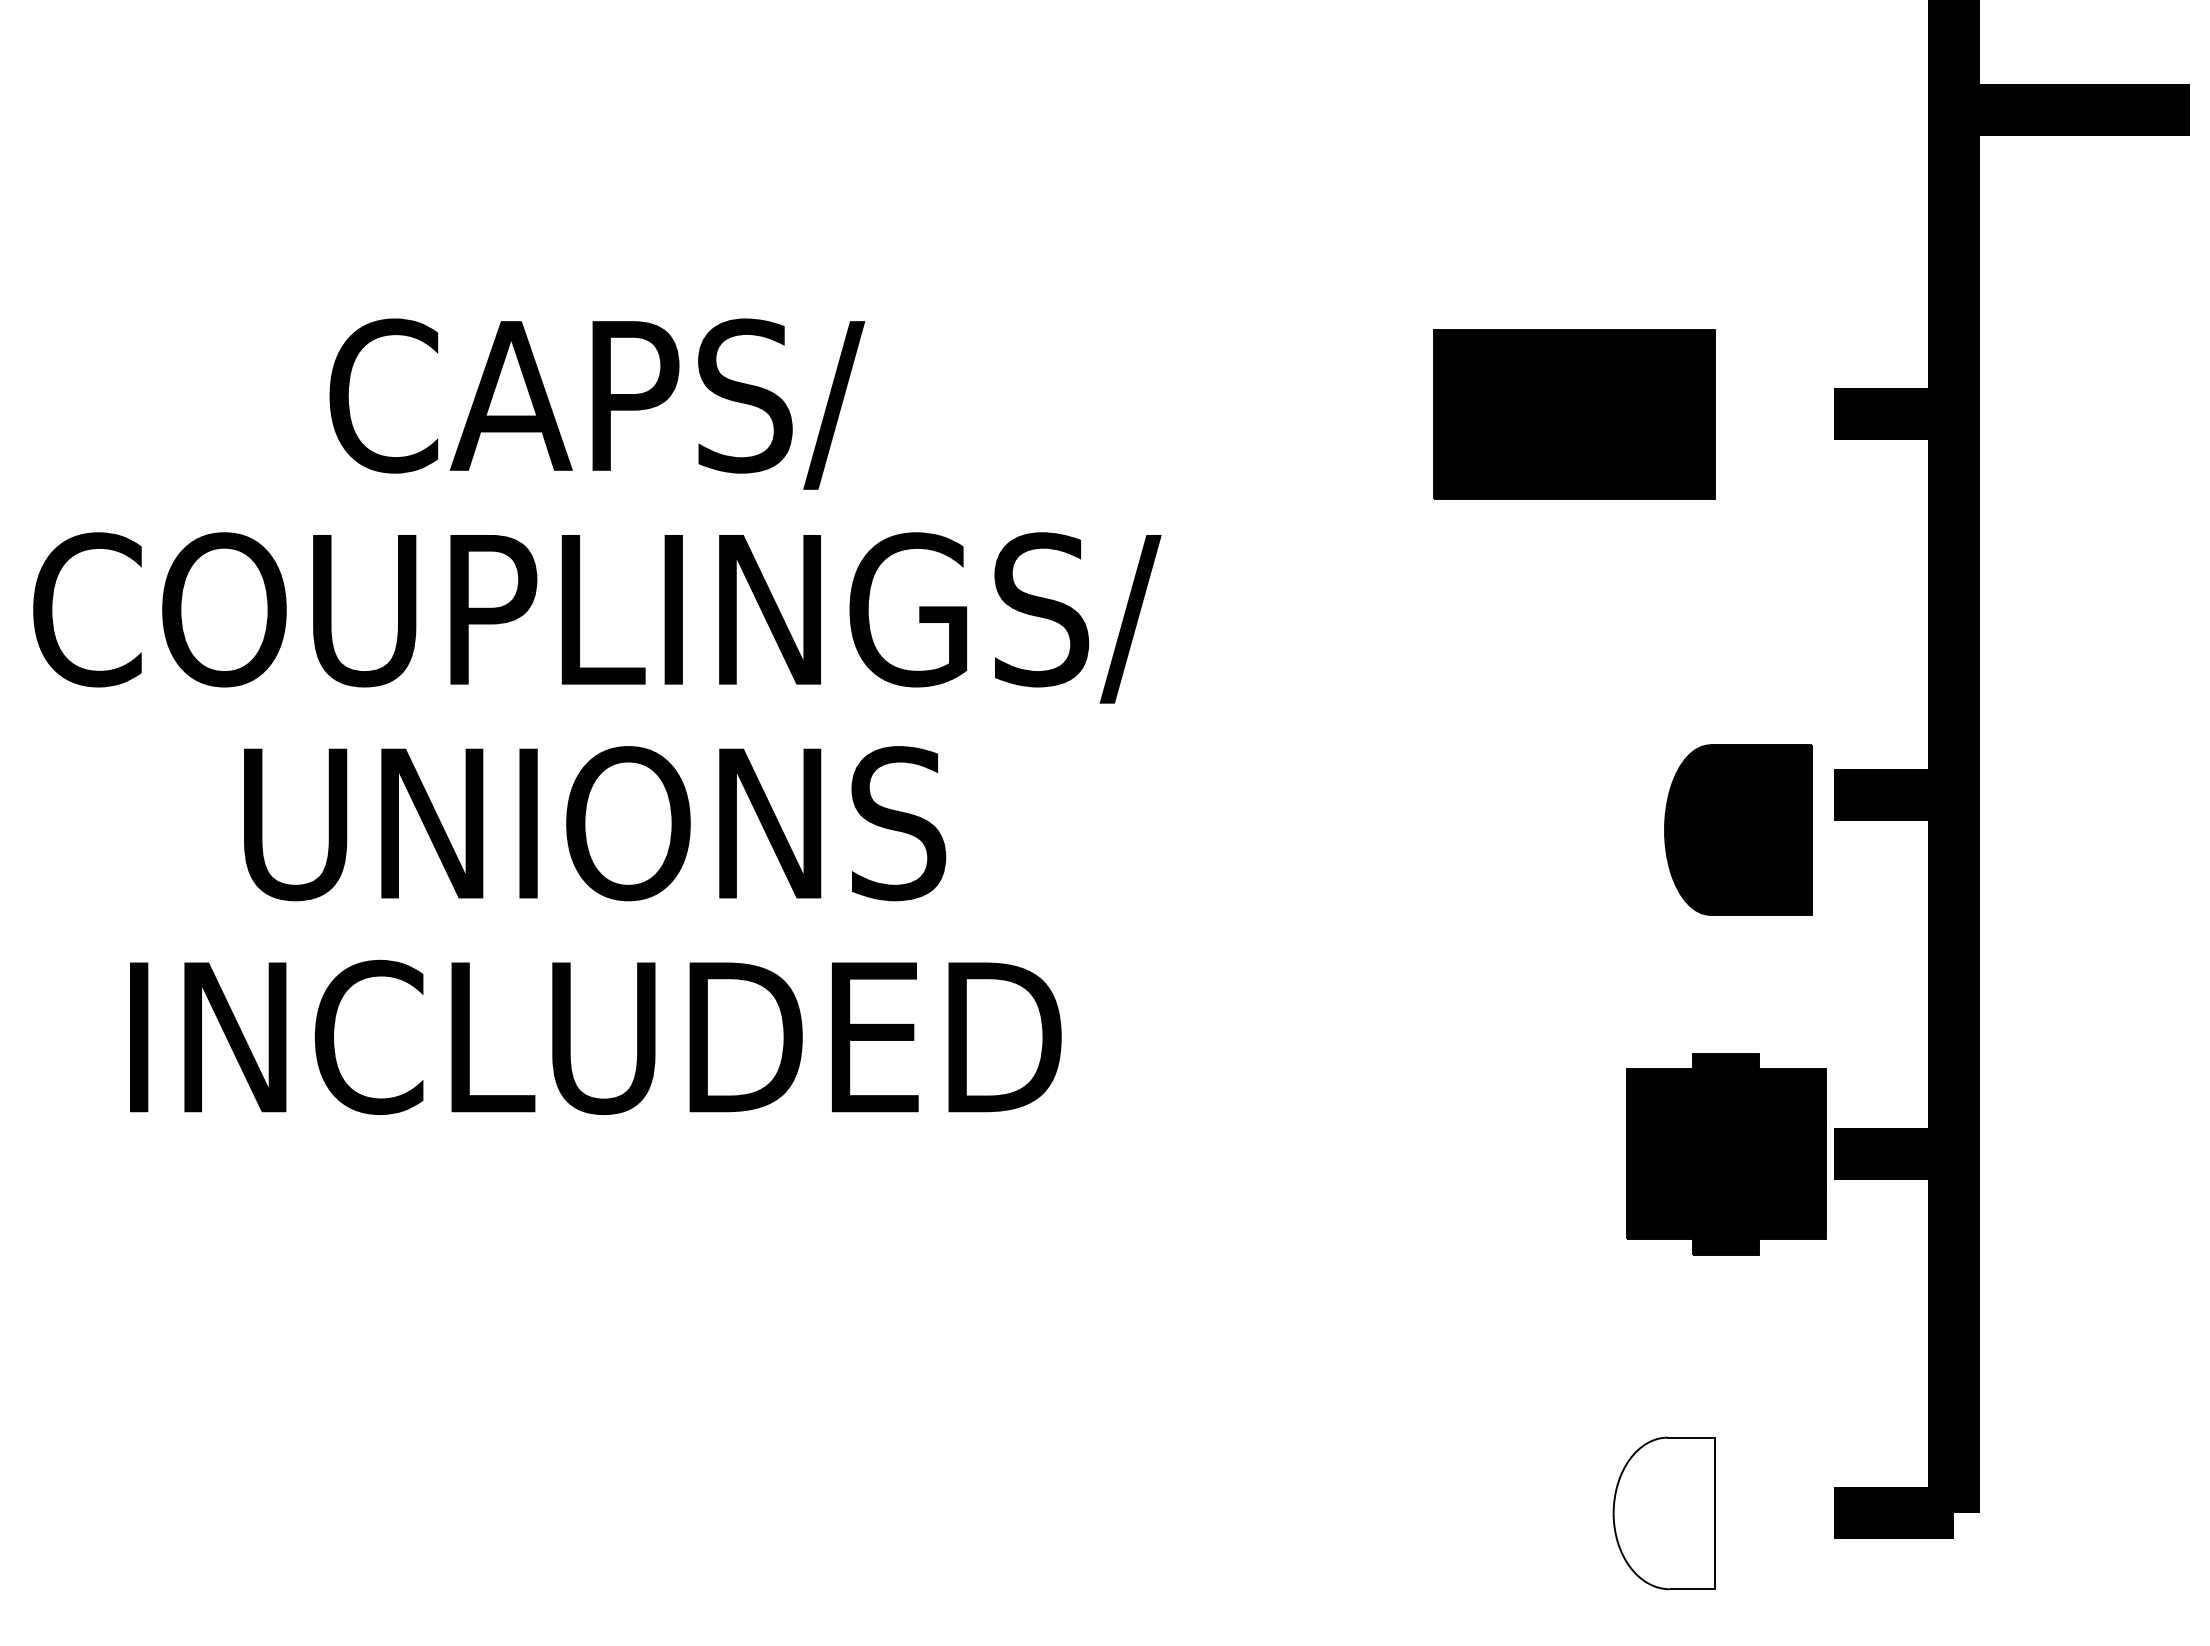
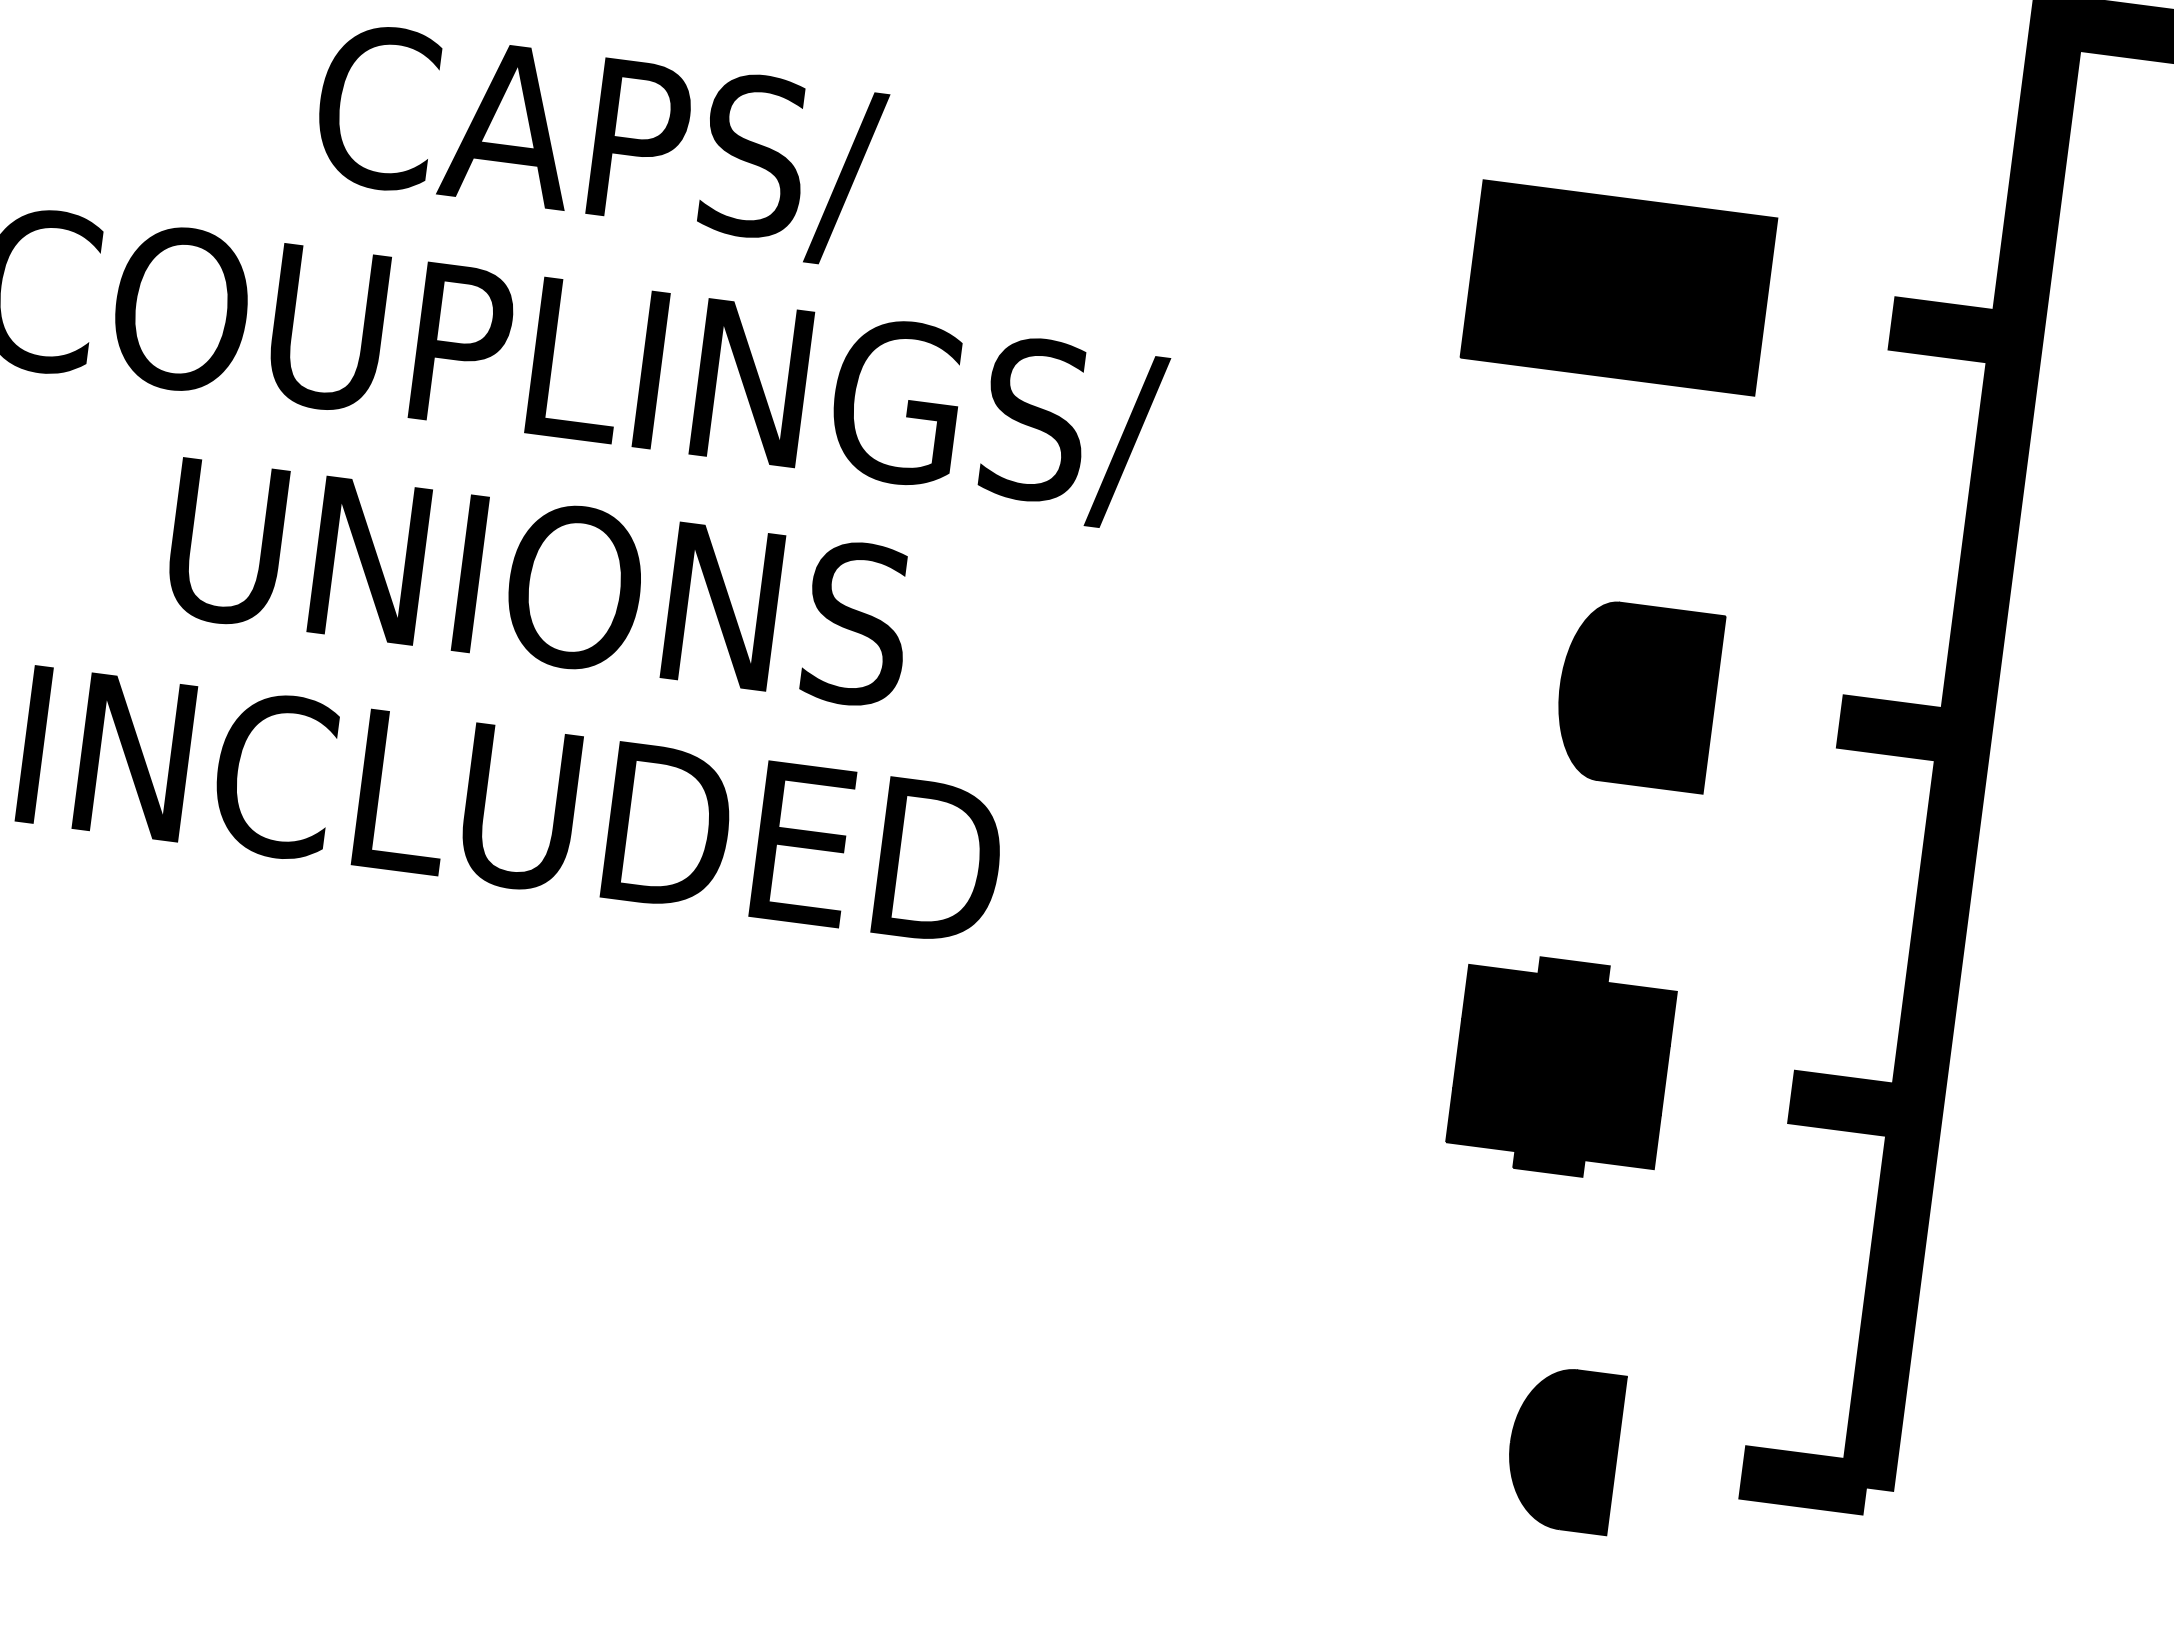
part: (1738, 829) -> (1637, 694), moved
part: (1726, 1154) -> (1561, 1067), moved
fill: (1663, 1513) -> (1563, 1449), added

